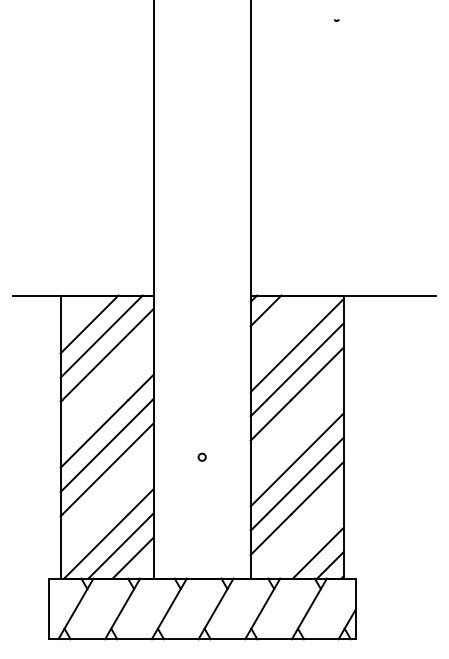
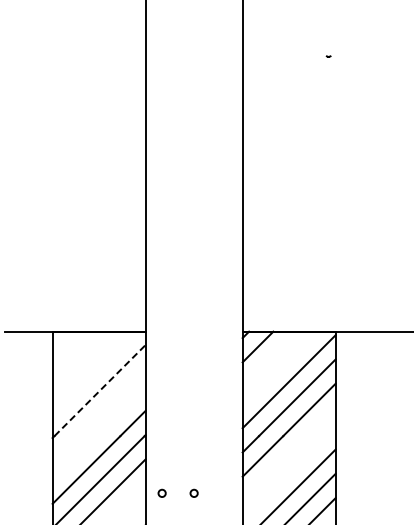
line: (89, 324) -> (81, 360), removed
line: (101, 336) -> (93, 372), removed
line: (108, 354) -> (100, 390), solid -> dashed
circle: (169, 456) -> (161, 492), added

